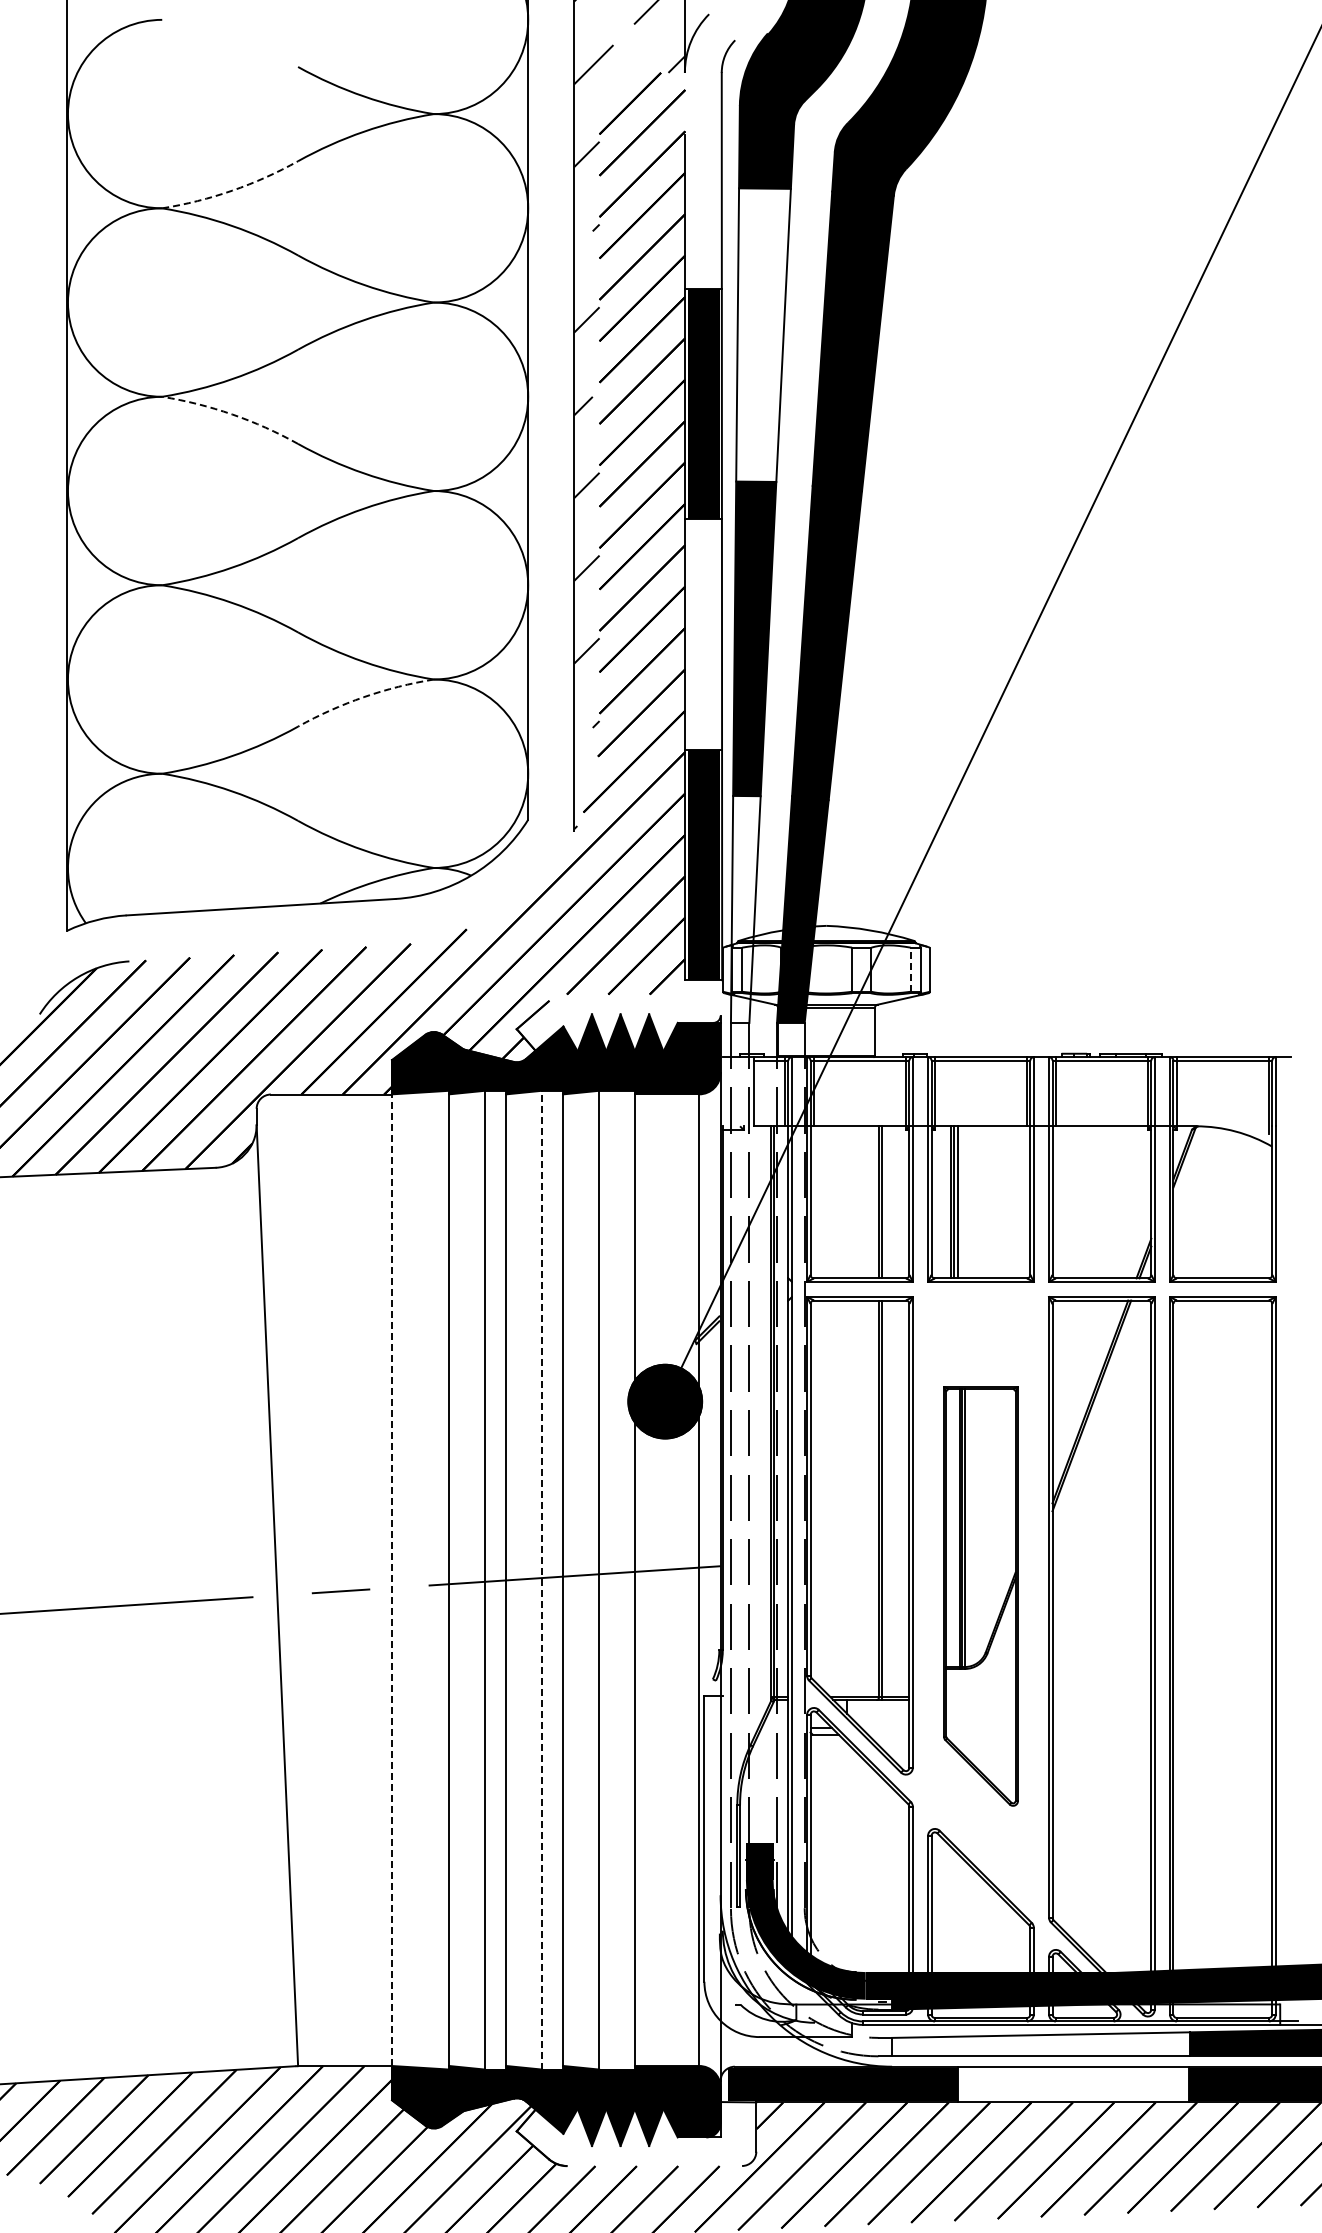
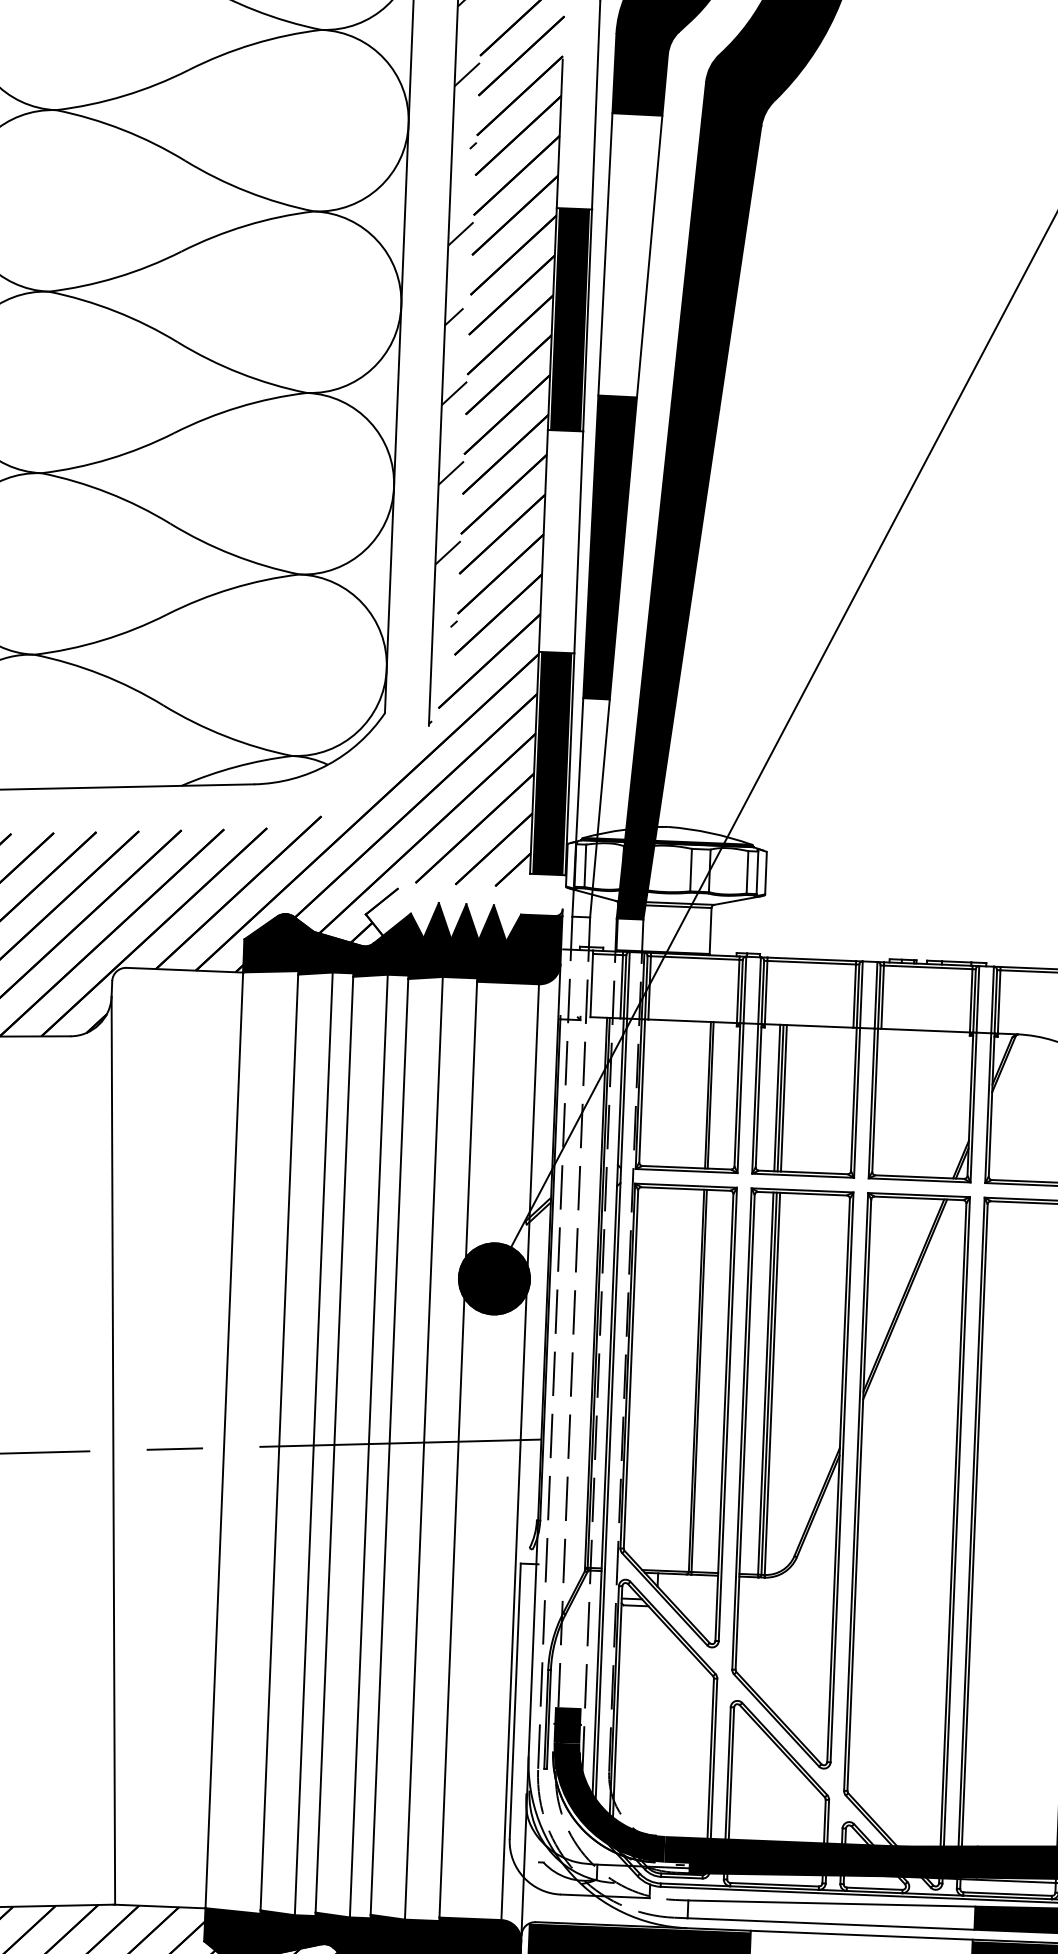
arc: (232, 190) -> (124, 95), dashed -> solid
arc: (232, 414) -> (115, 311), dashed -> solid
arc: (363, 697) -> (231, 589), dashed -> solid
line: (910, 969) -> (747, 872), dashed -> solid
line: (542, 1579) -> (369, 1445), dashed -> solid
line: (391, 1580) -> (223, 1440), dashed -> solid
part: (980, 1596) -> (790, 1478), size x1.43

